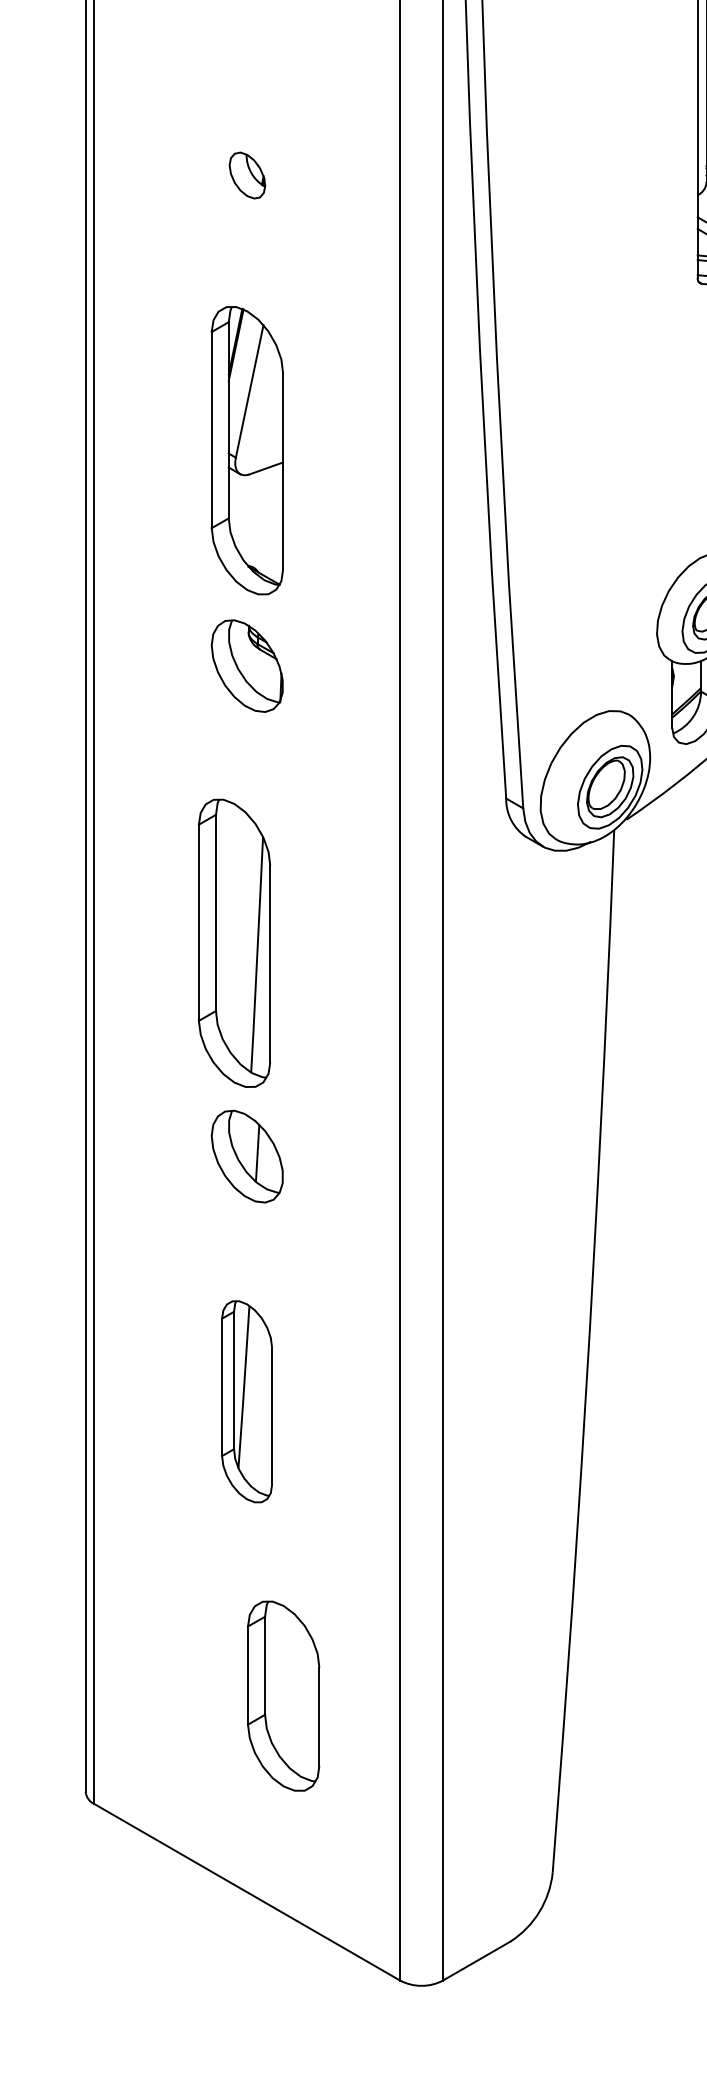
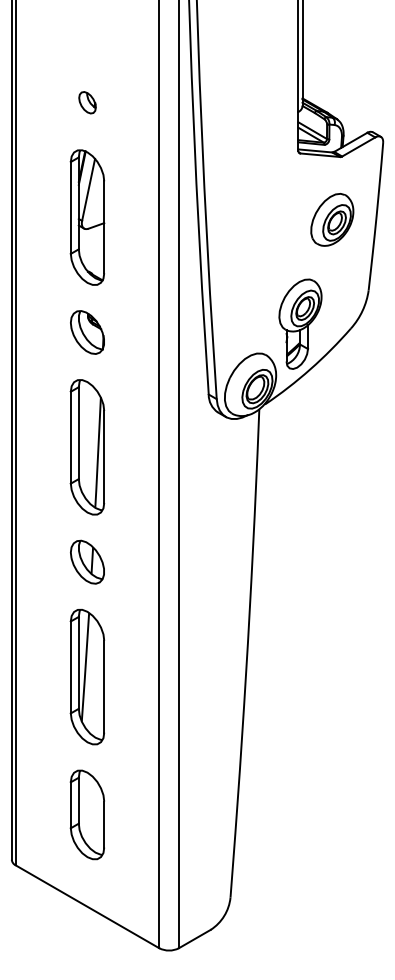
part: (247, 450) -> (87, 217), moved
part: (234, 943) -> (87, 447), moved
part: (245, 1400) -> (86, 676), size x1.43
part: (281, 1695) -> (86, 814), moved

